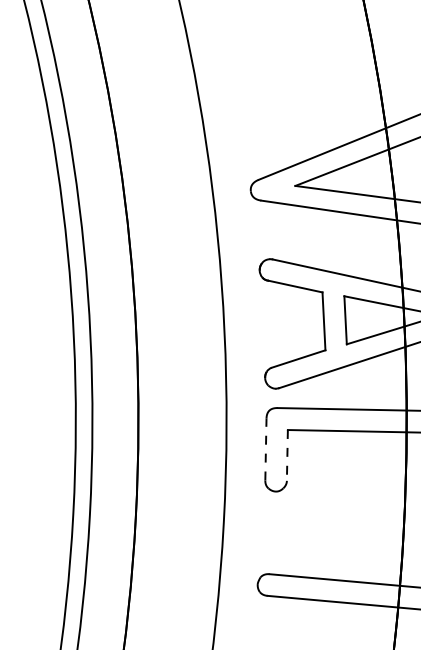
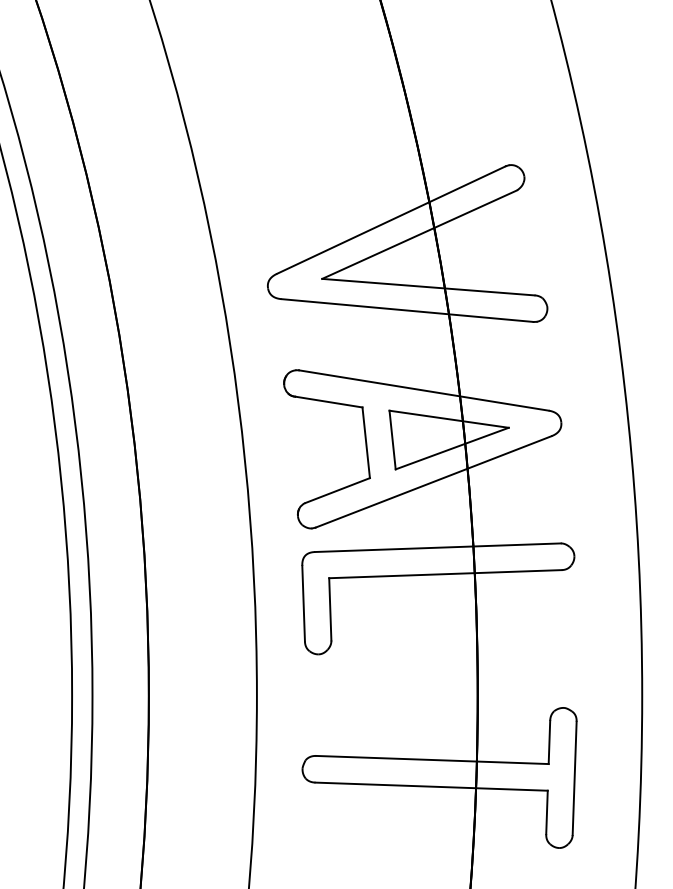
line: (265, 449) -> (303, 603), dashed -> solid
line: (287, 455) -> (330, 609), dashed -> solid

